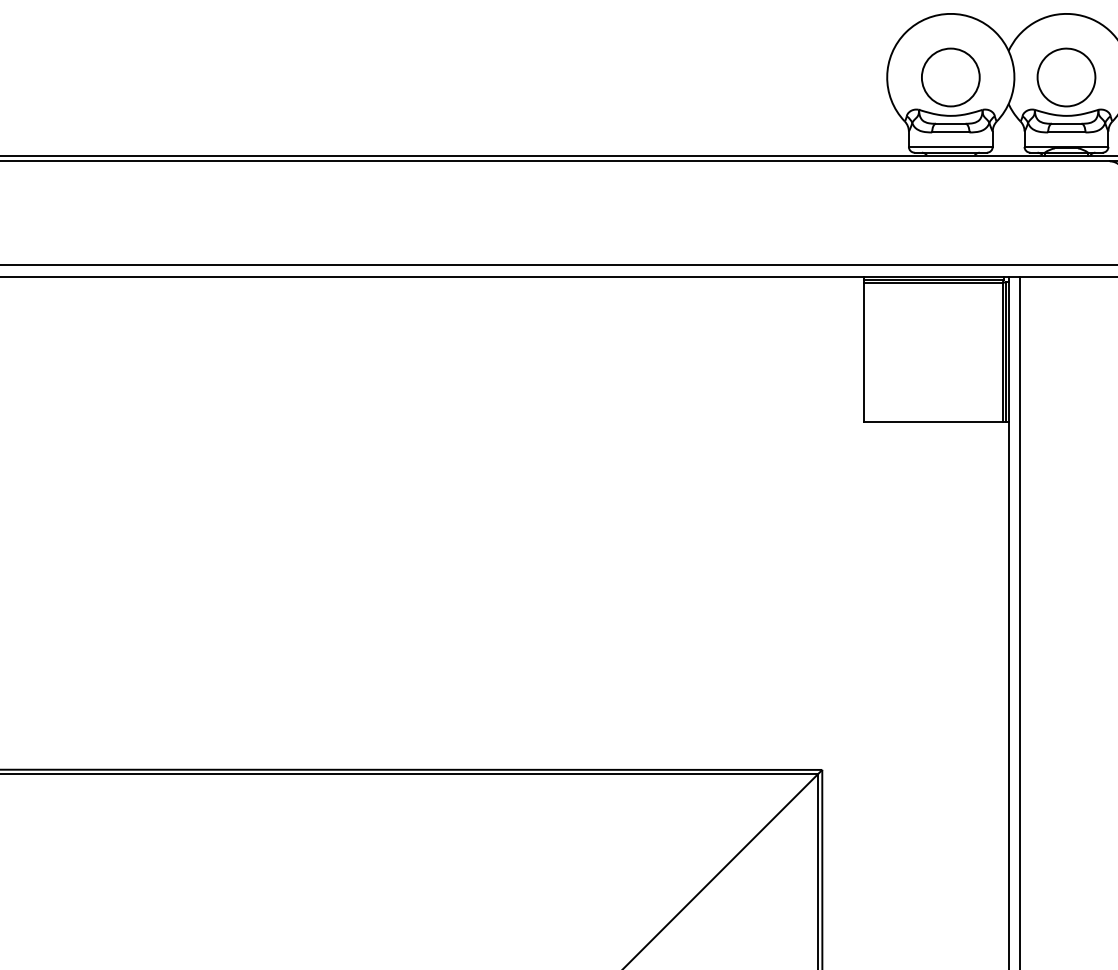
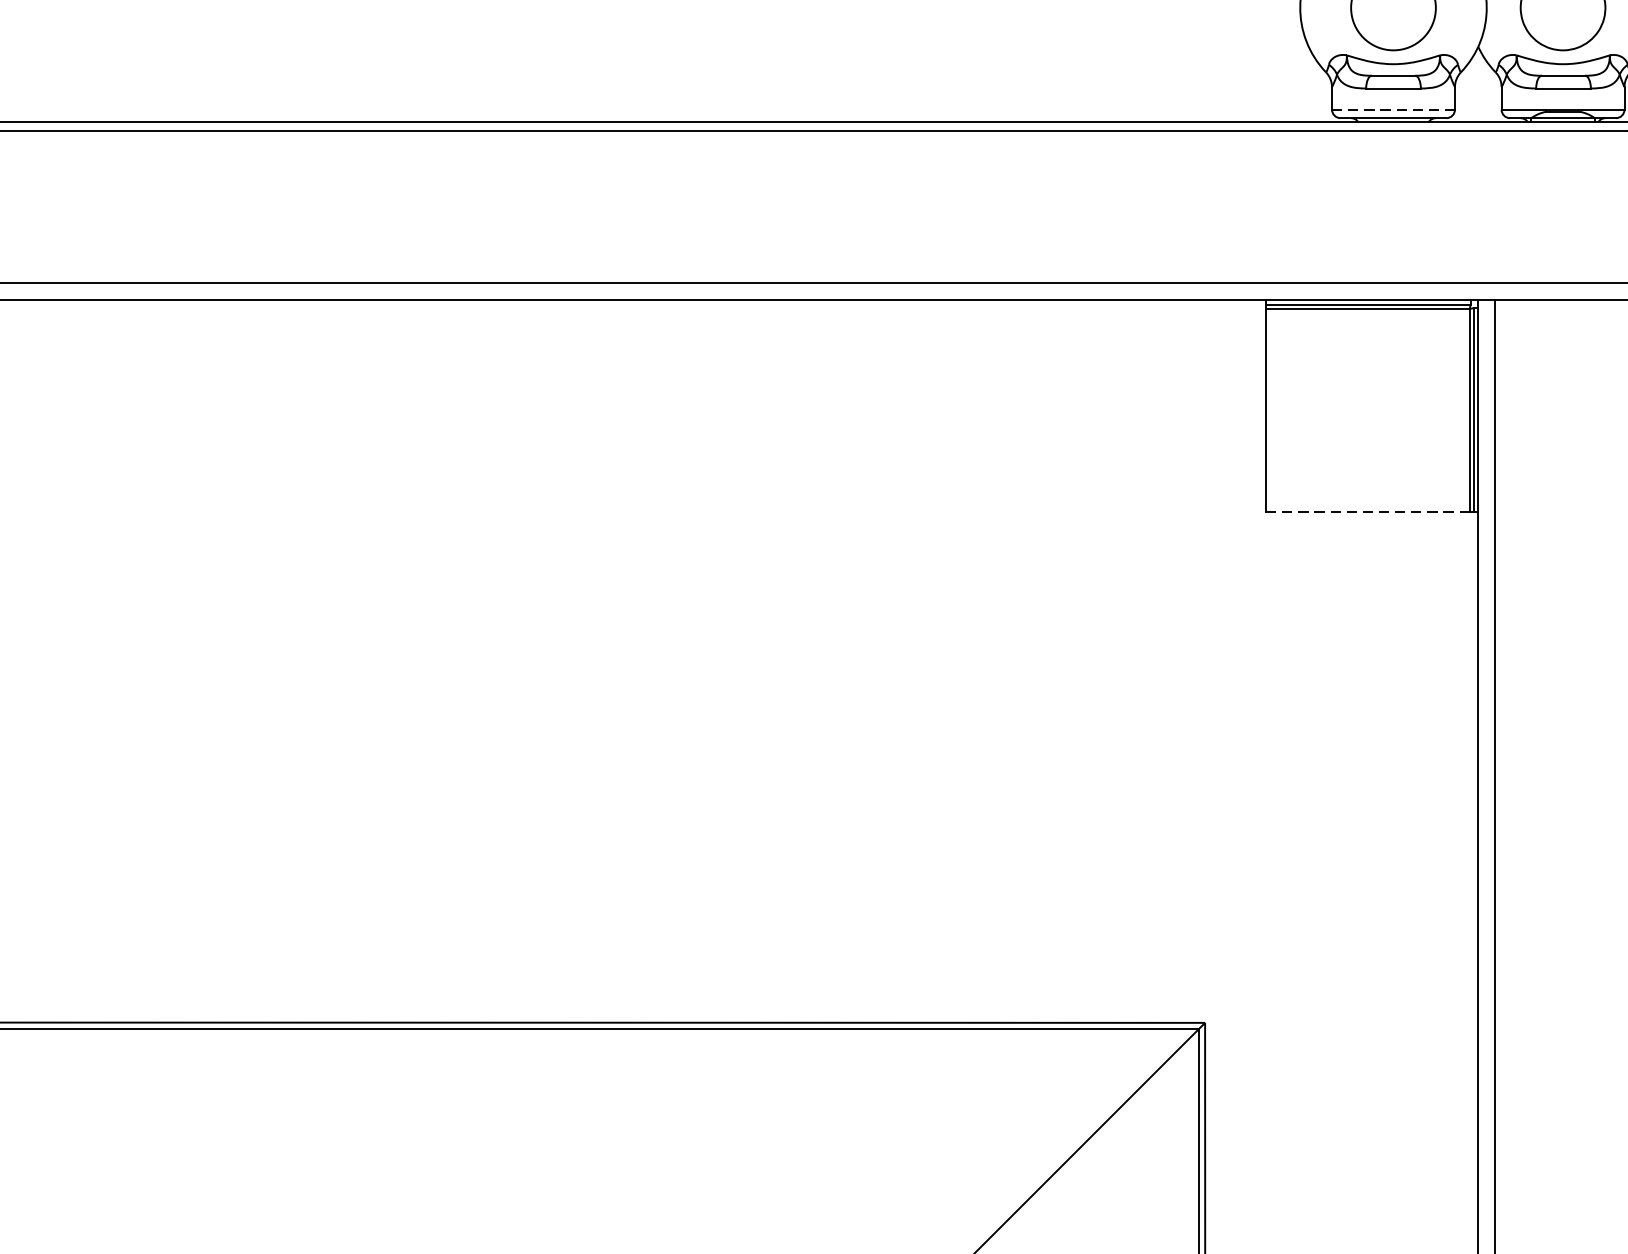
line: (950, 146) -> (1393, 109), solid -> dashed
line: (932, 421) -> (1366, 512), solid -> dashed

